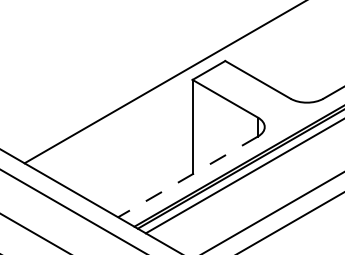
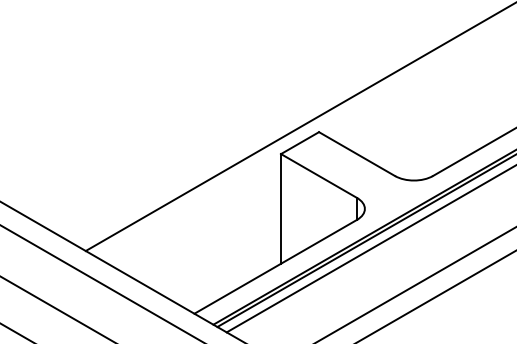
line: (187, 176) -> (275, 266), dashed -> solid

